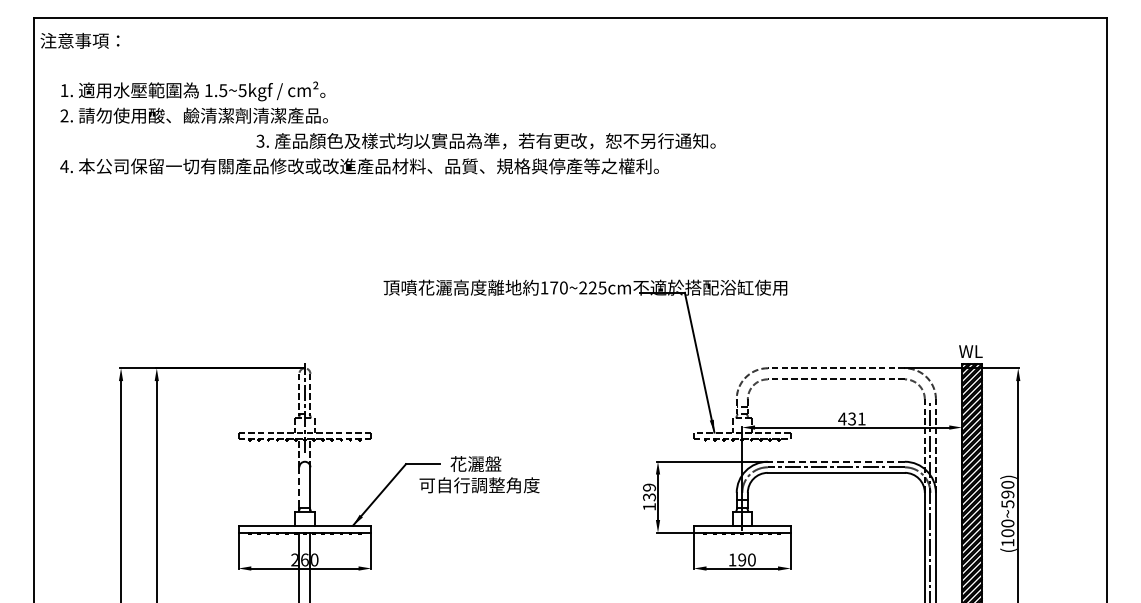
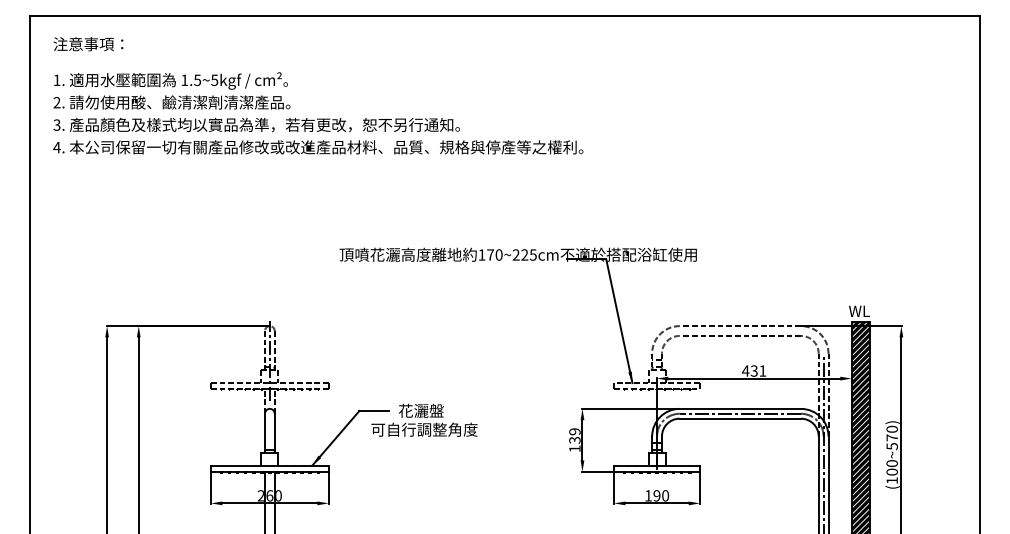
text: (79, 40) -> (88, 43), moved
text: (485, 141) -> (256, 125), moved
line: (836, 461) -> (740, 408), dashed -> solid
line: (299, 488) -> (265, 432), dashed -> solid
text: (1007, 494) -> (891, 437), (100~590) -> (100~570)

